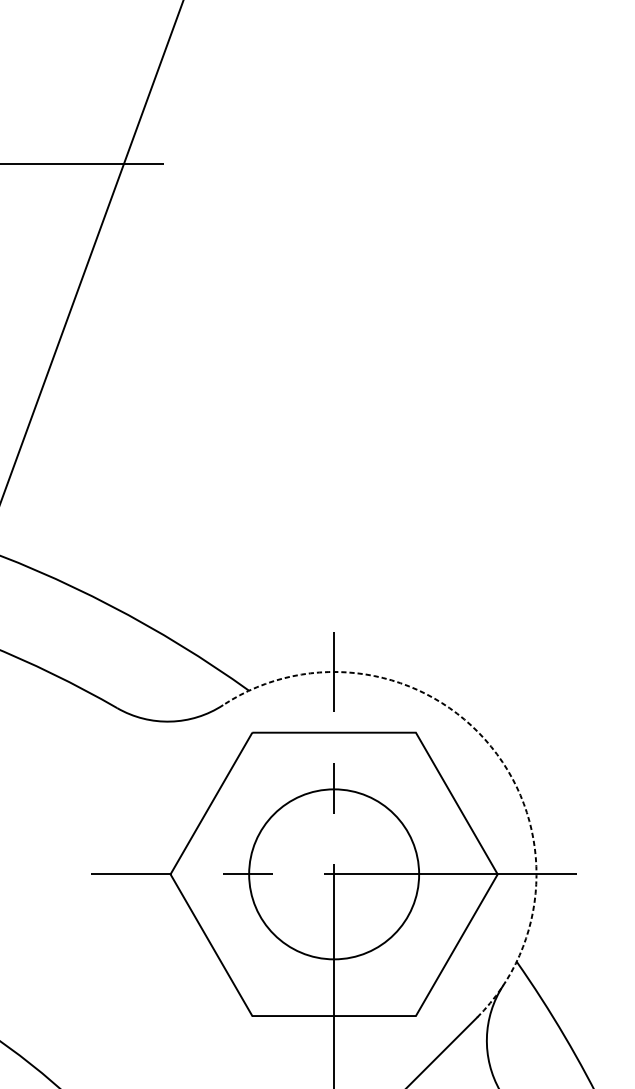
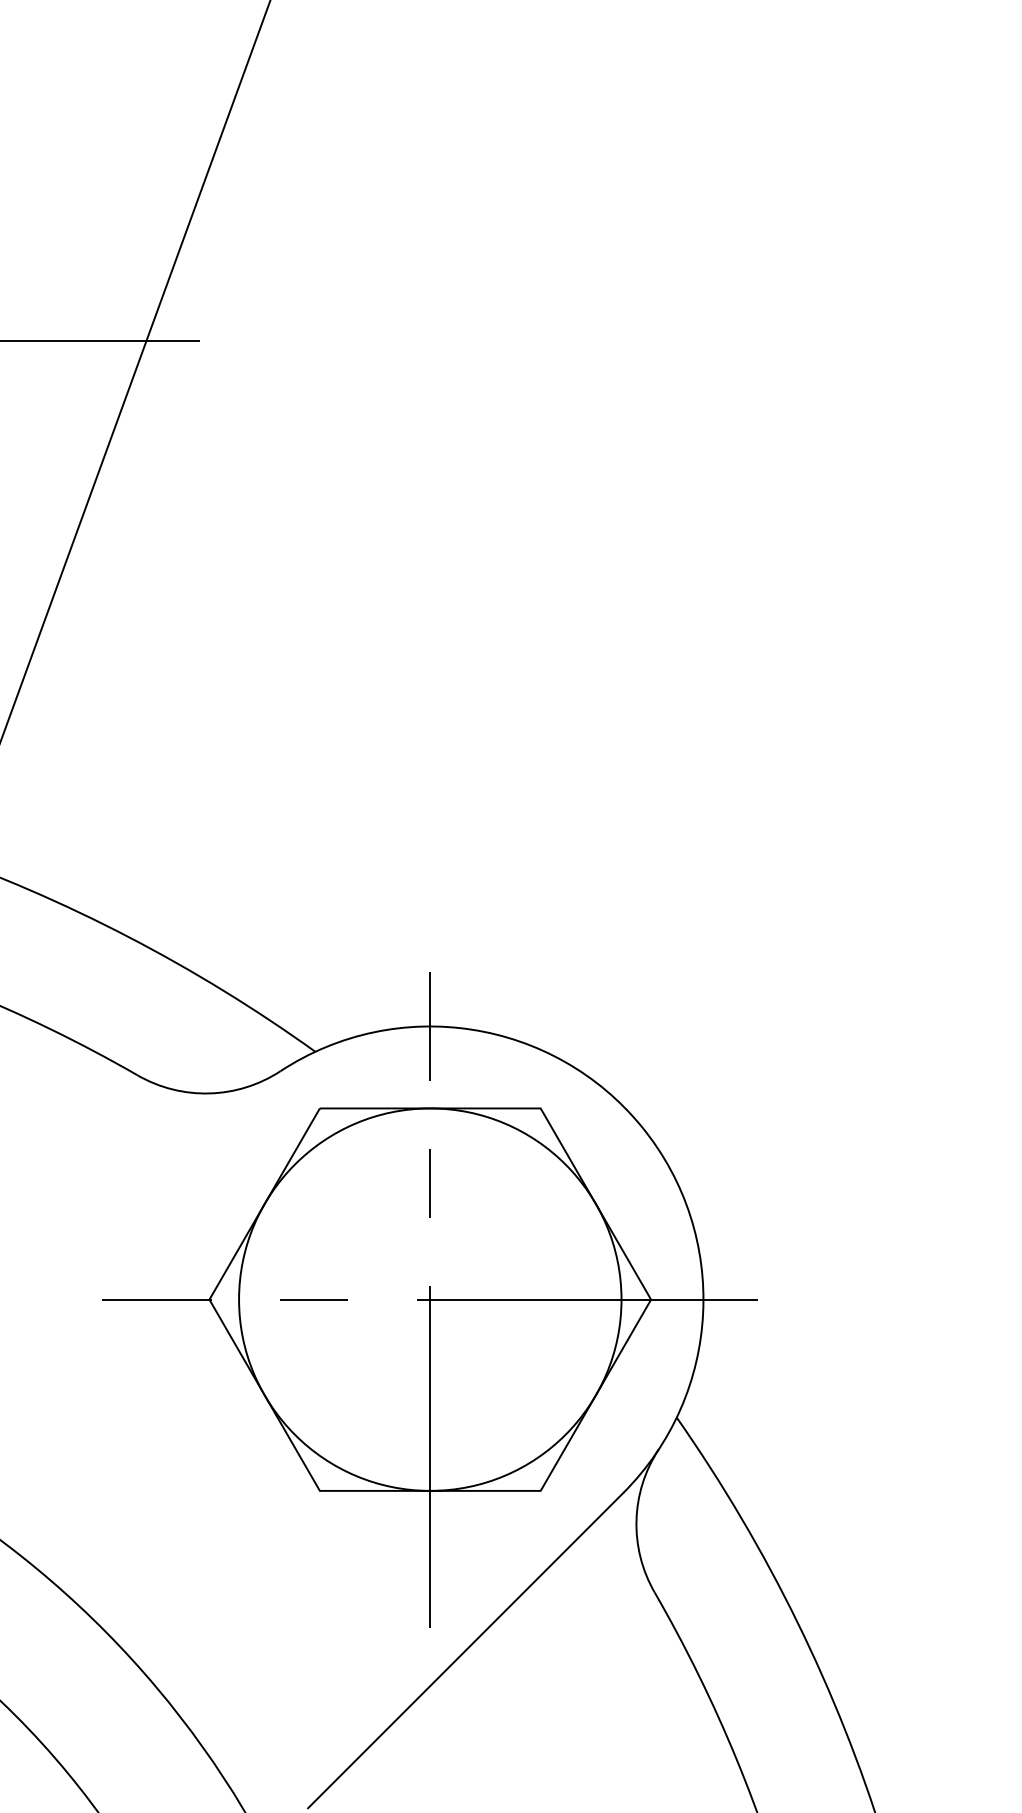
arc: (491, 746) -> (642, 1127), dashed -> solid
circle: (334, 874) -> (430, 1299), size x1.67

